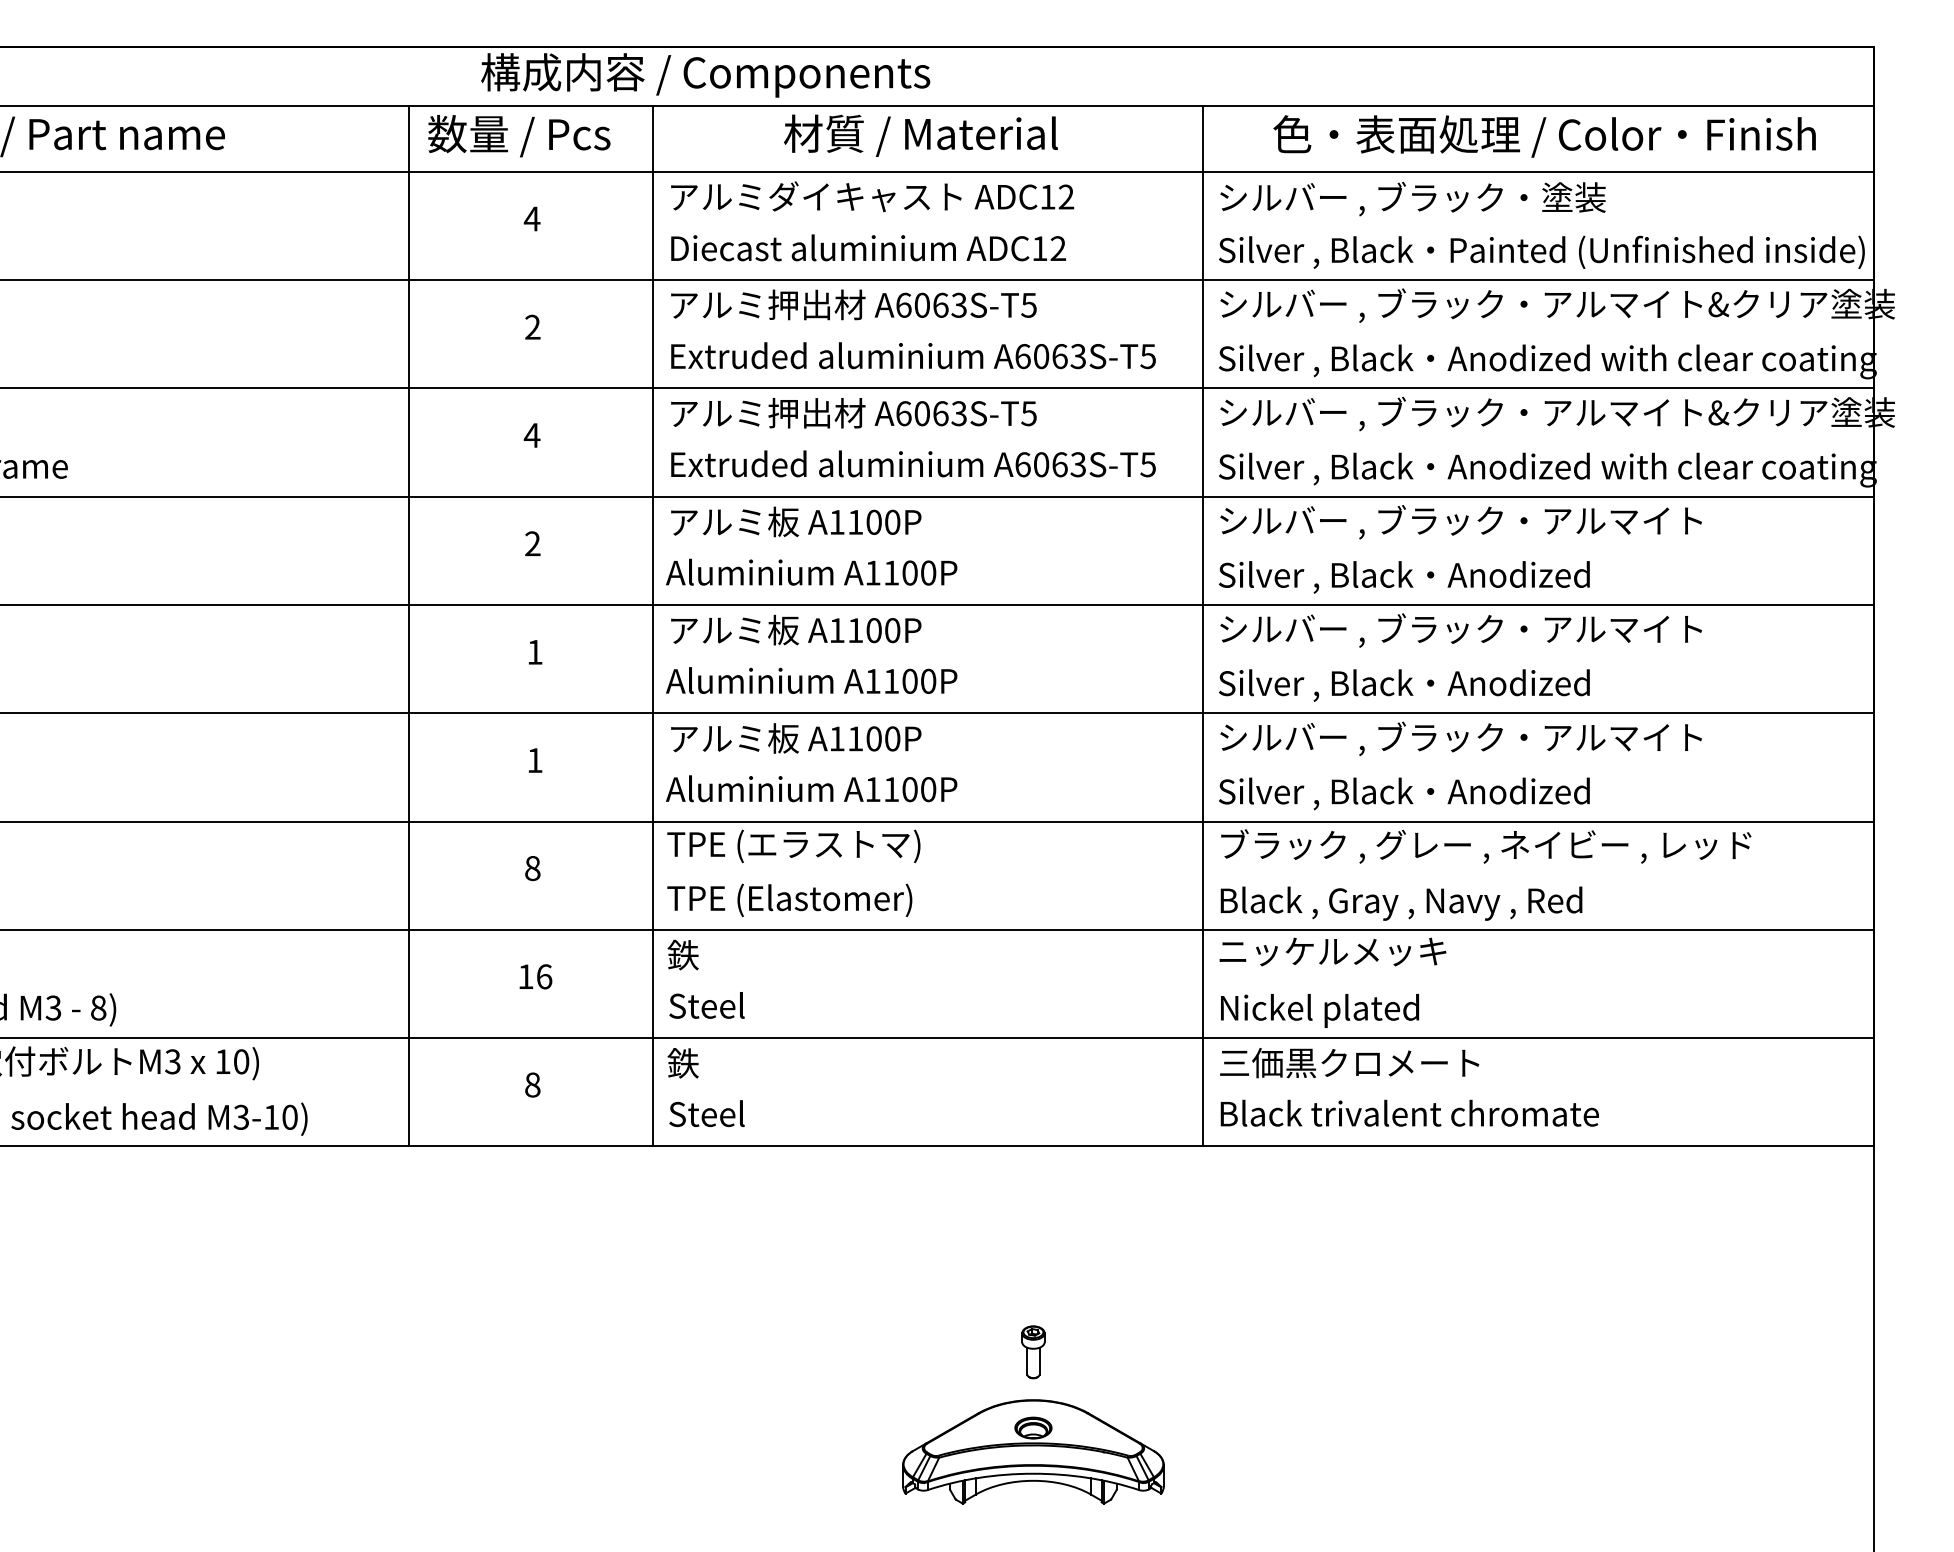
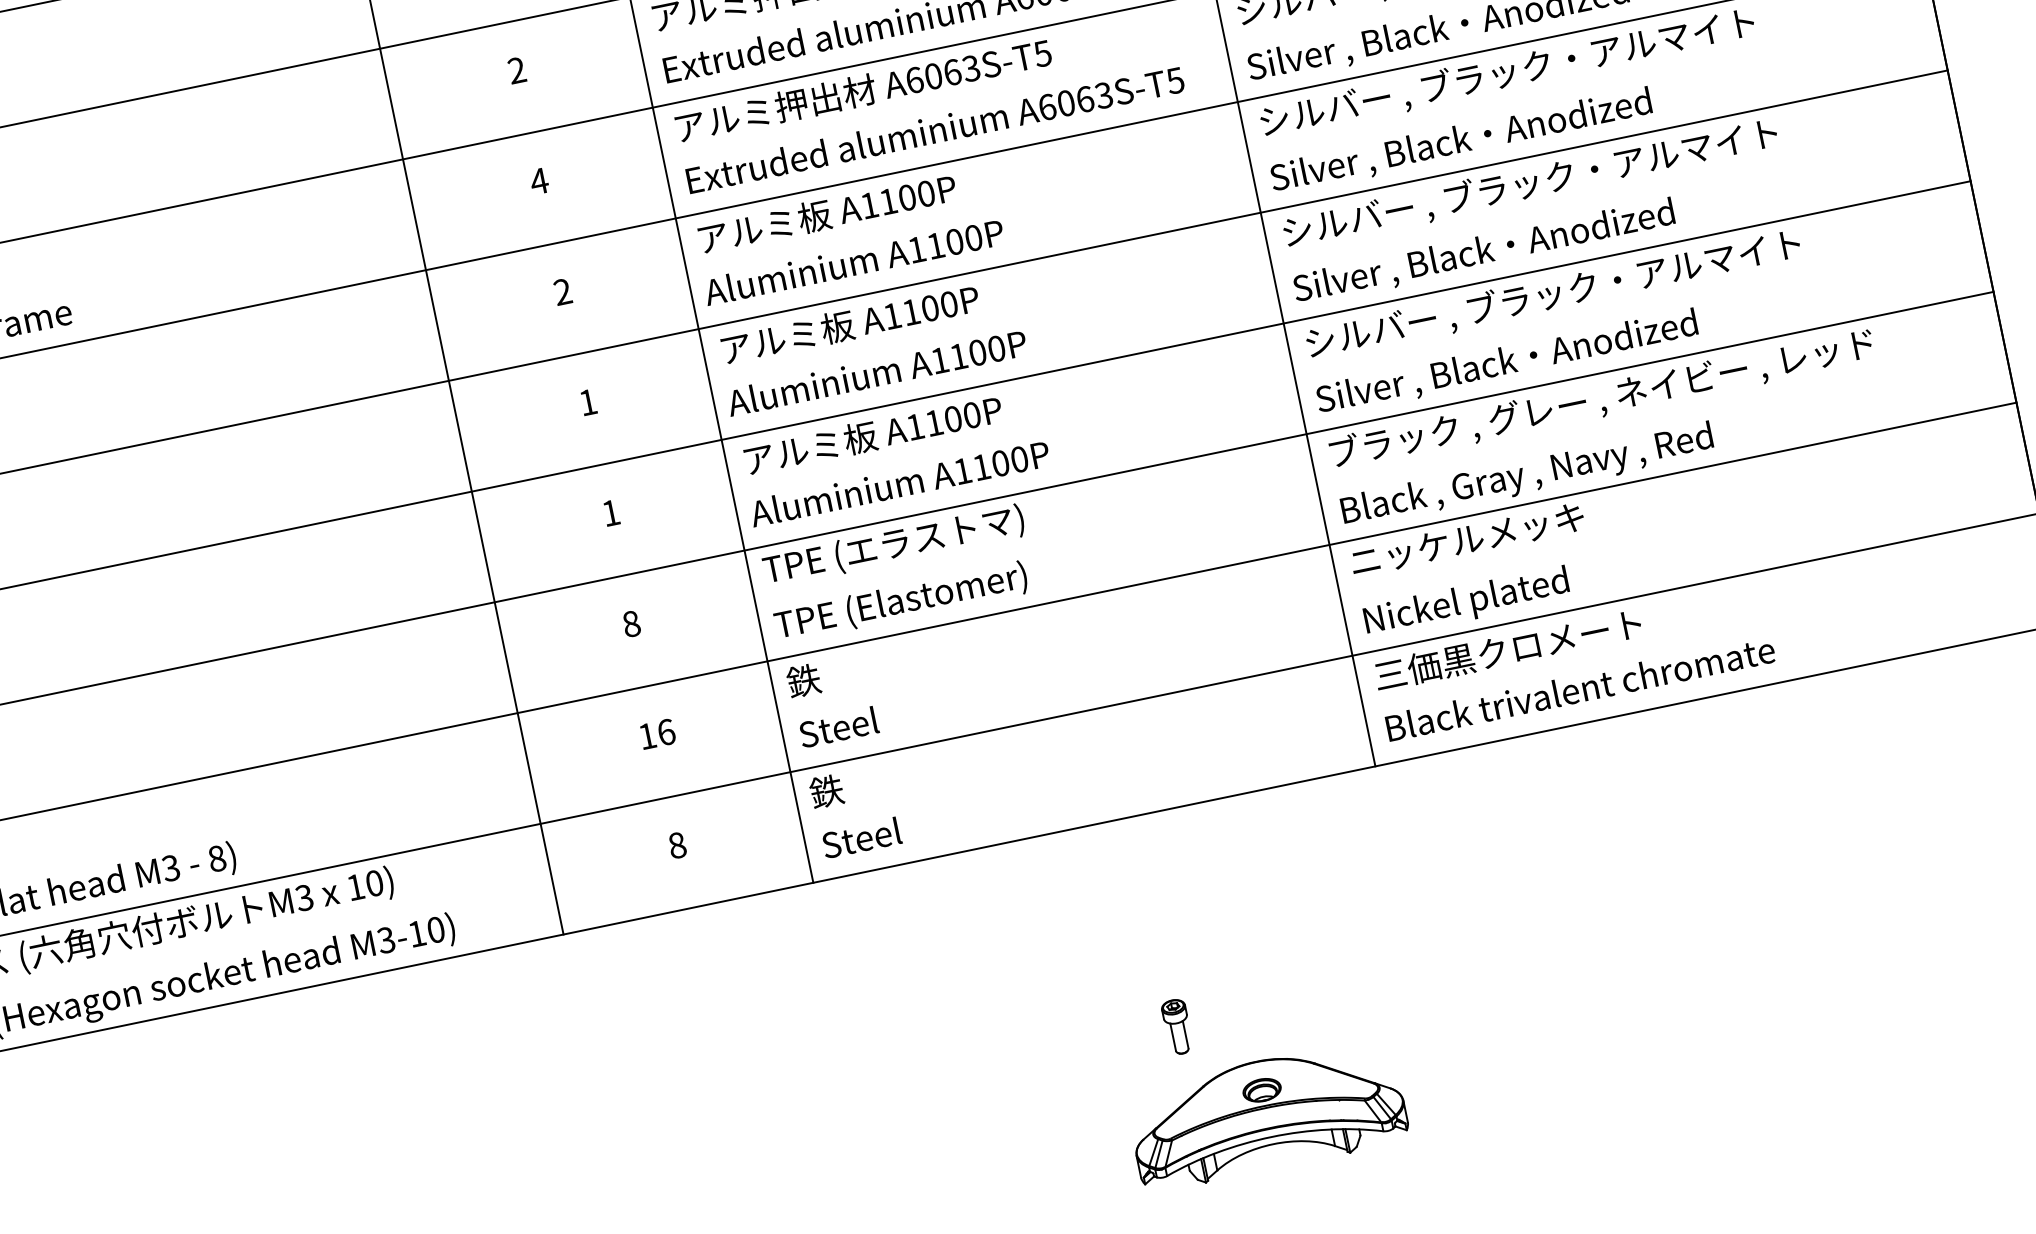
part: (1033, 1352) -> (1177, 1027), moved

